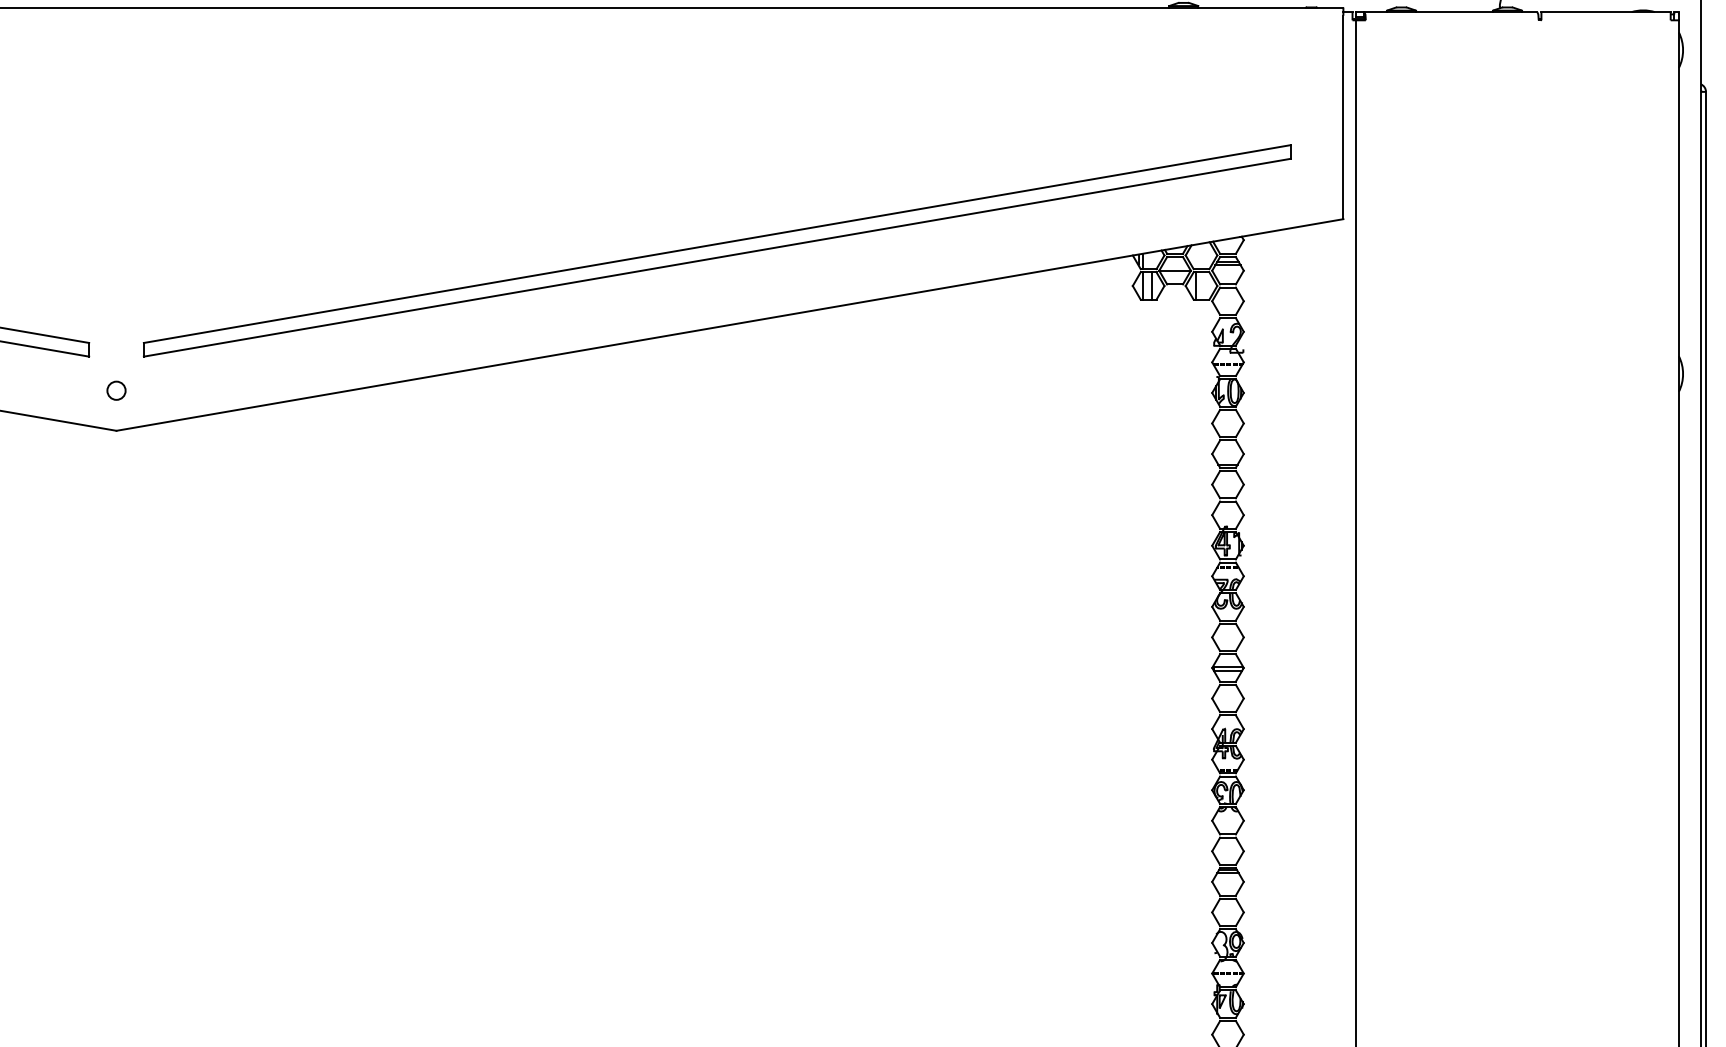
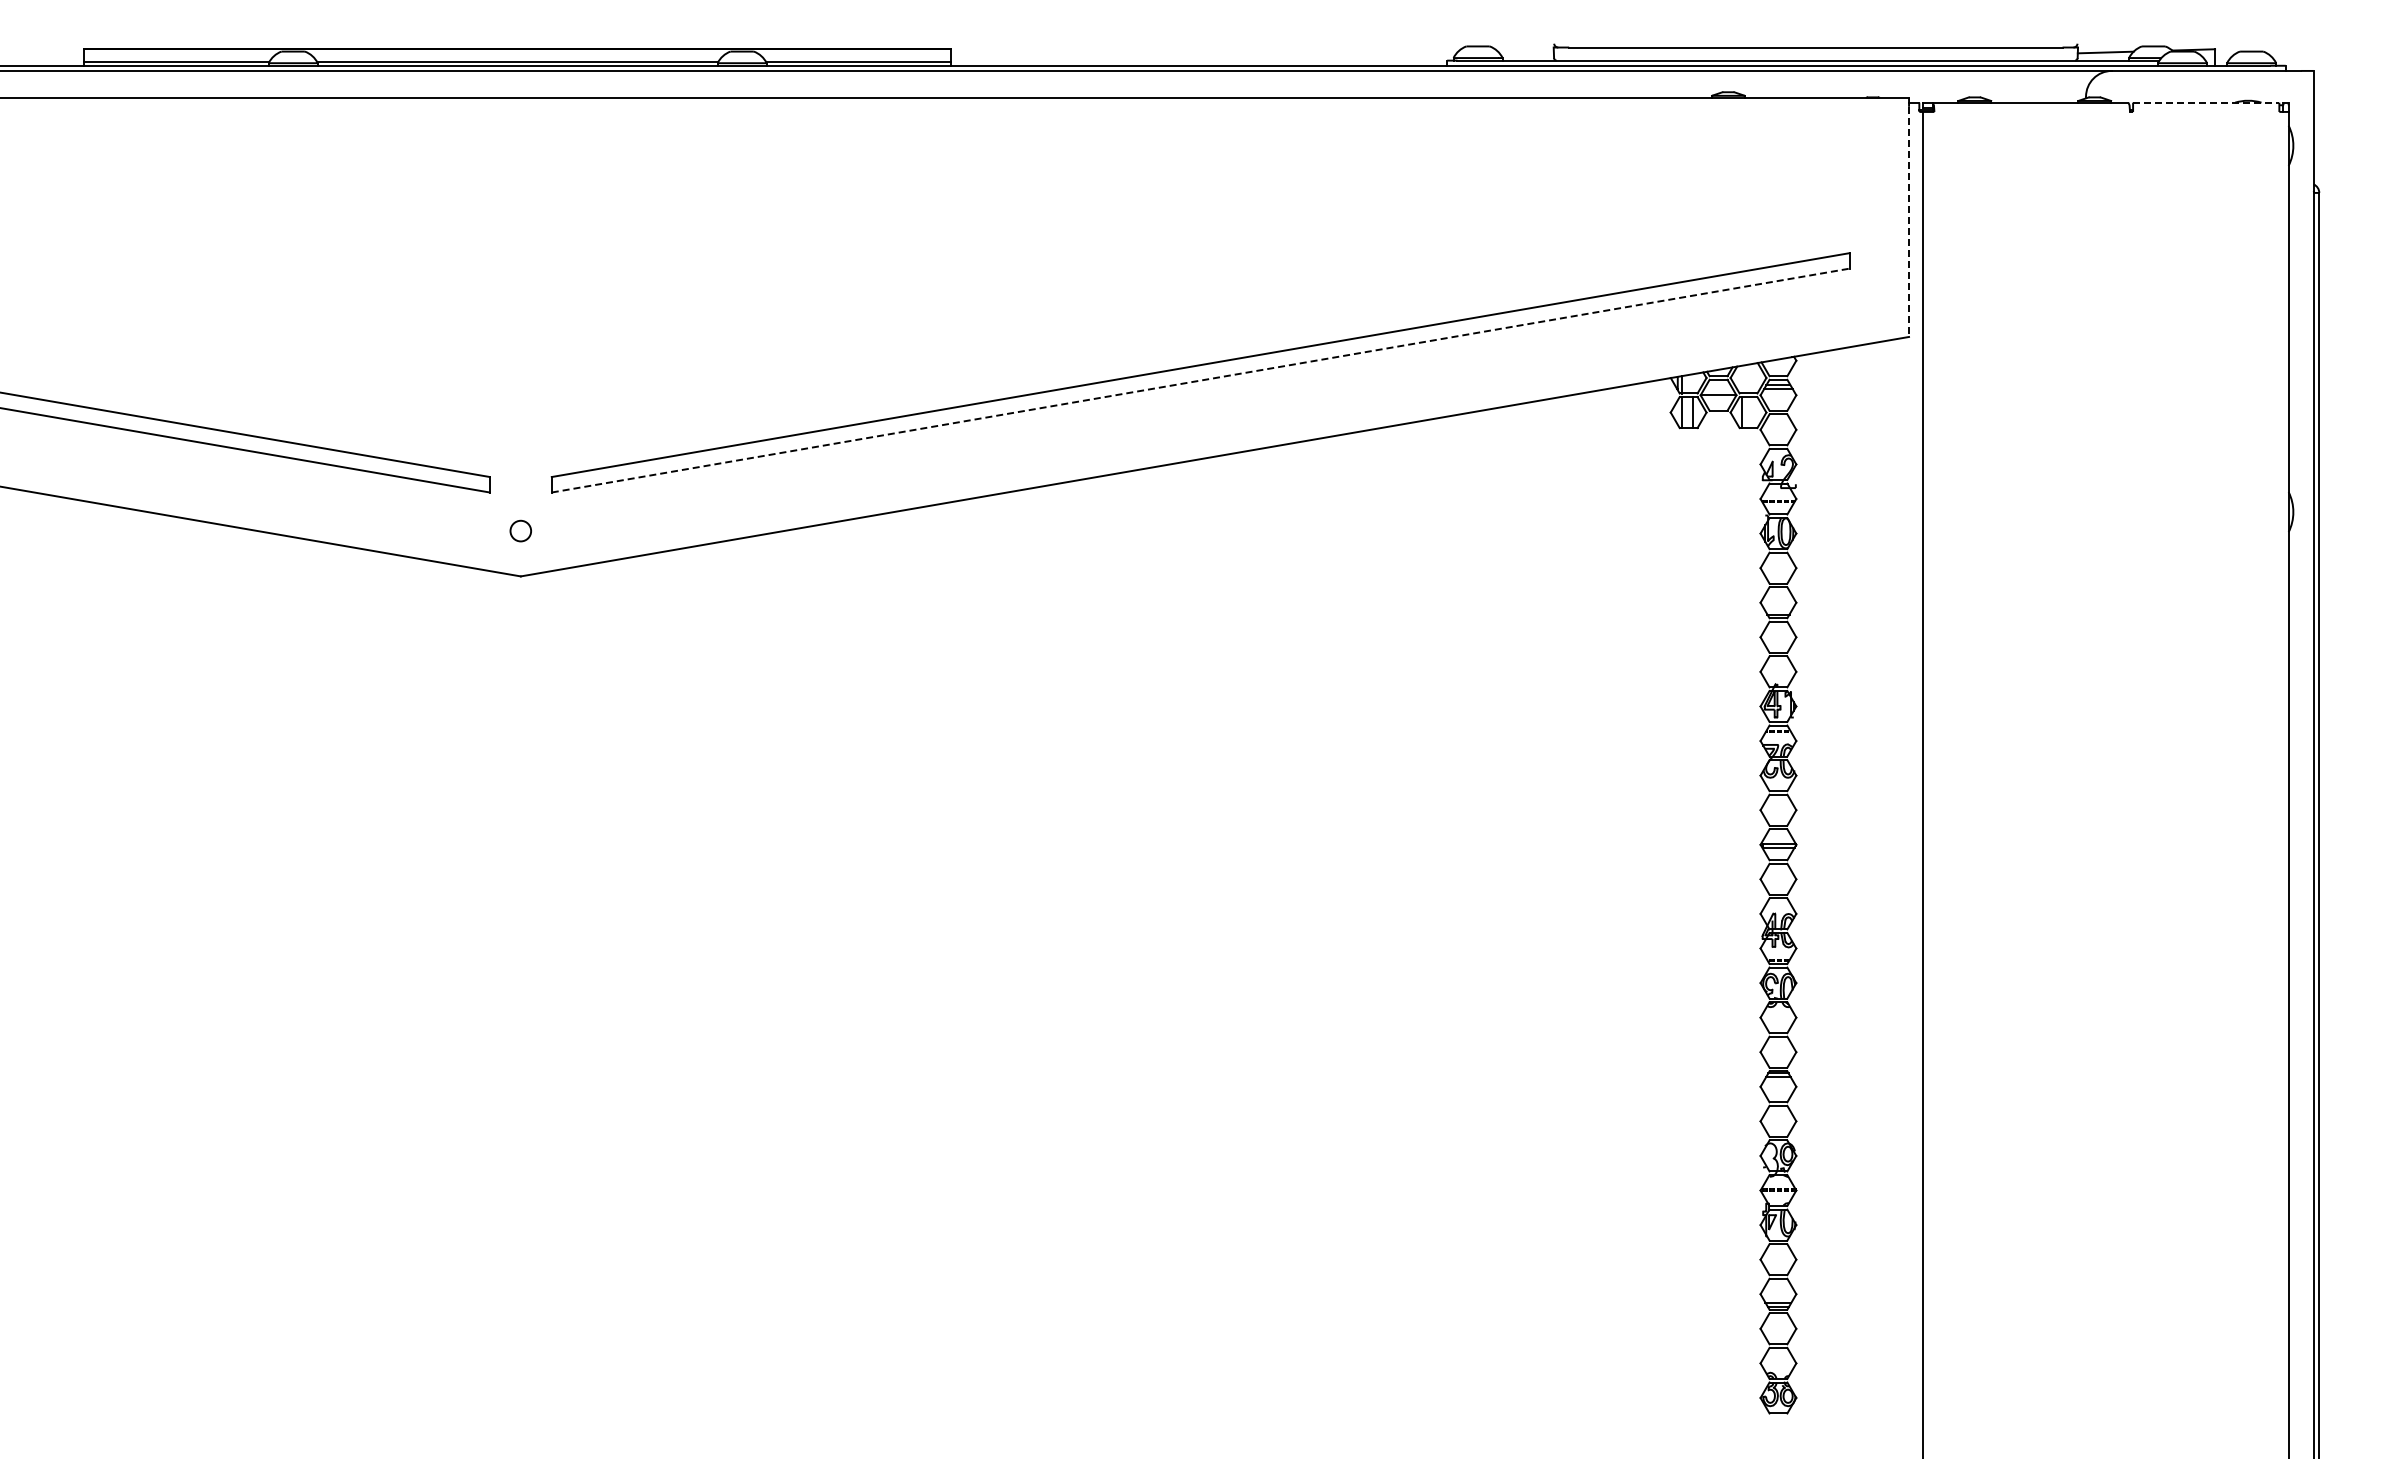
line: (1606, 11) -> (2206, 102), solid -> dashed
line: (1343, 118) -> (1909, 222), solid -> dashed
line: (718, 257) -> (1201, 380), solid -> dashed

